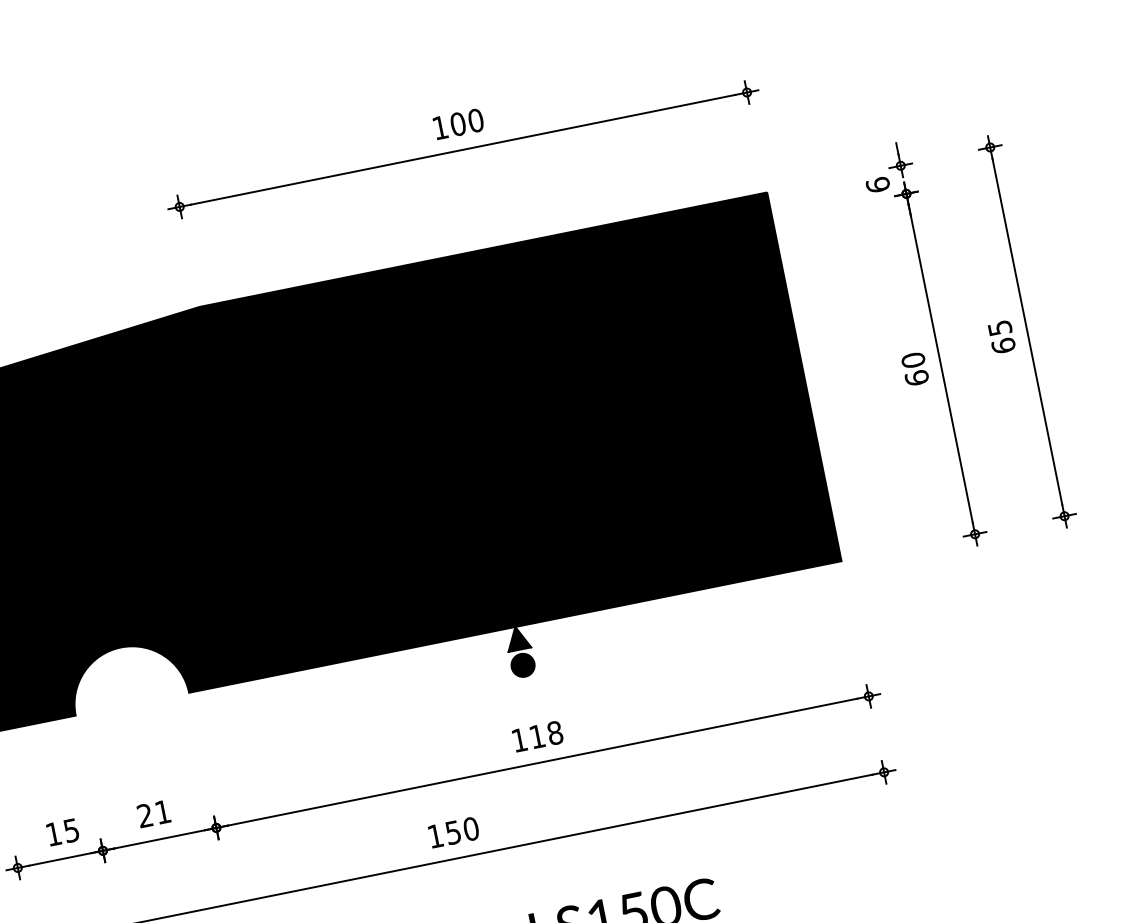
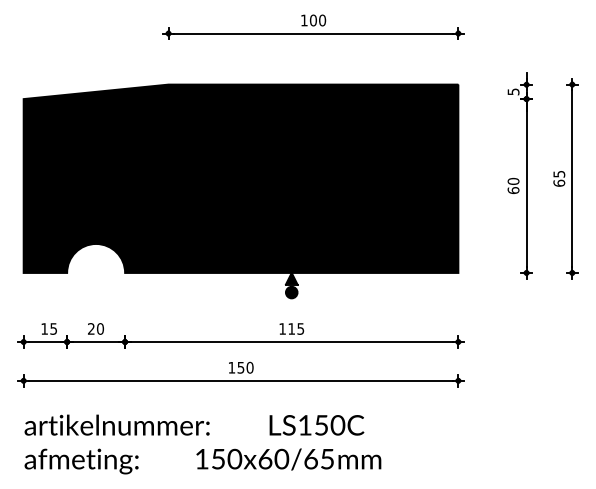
text: (877, 184) -> (513, 91), 6 -> 5
text: (554, 732) -> (300, 328), 118 -> 115
text: (162, 811) -> (100, 328), 21 -> 20

